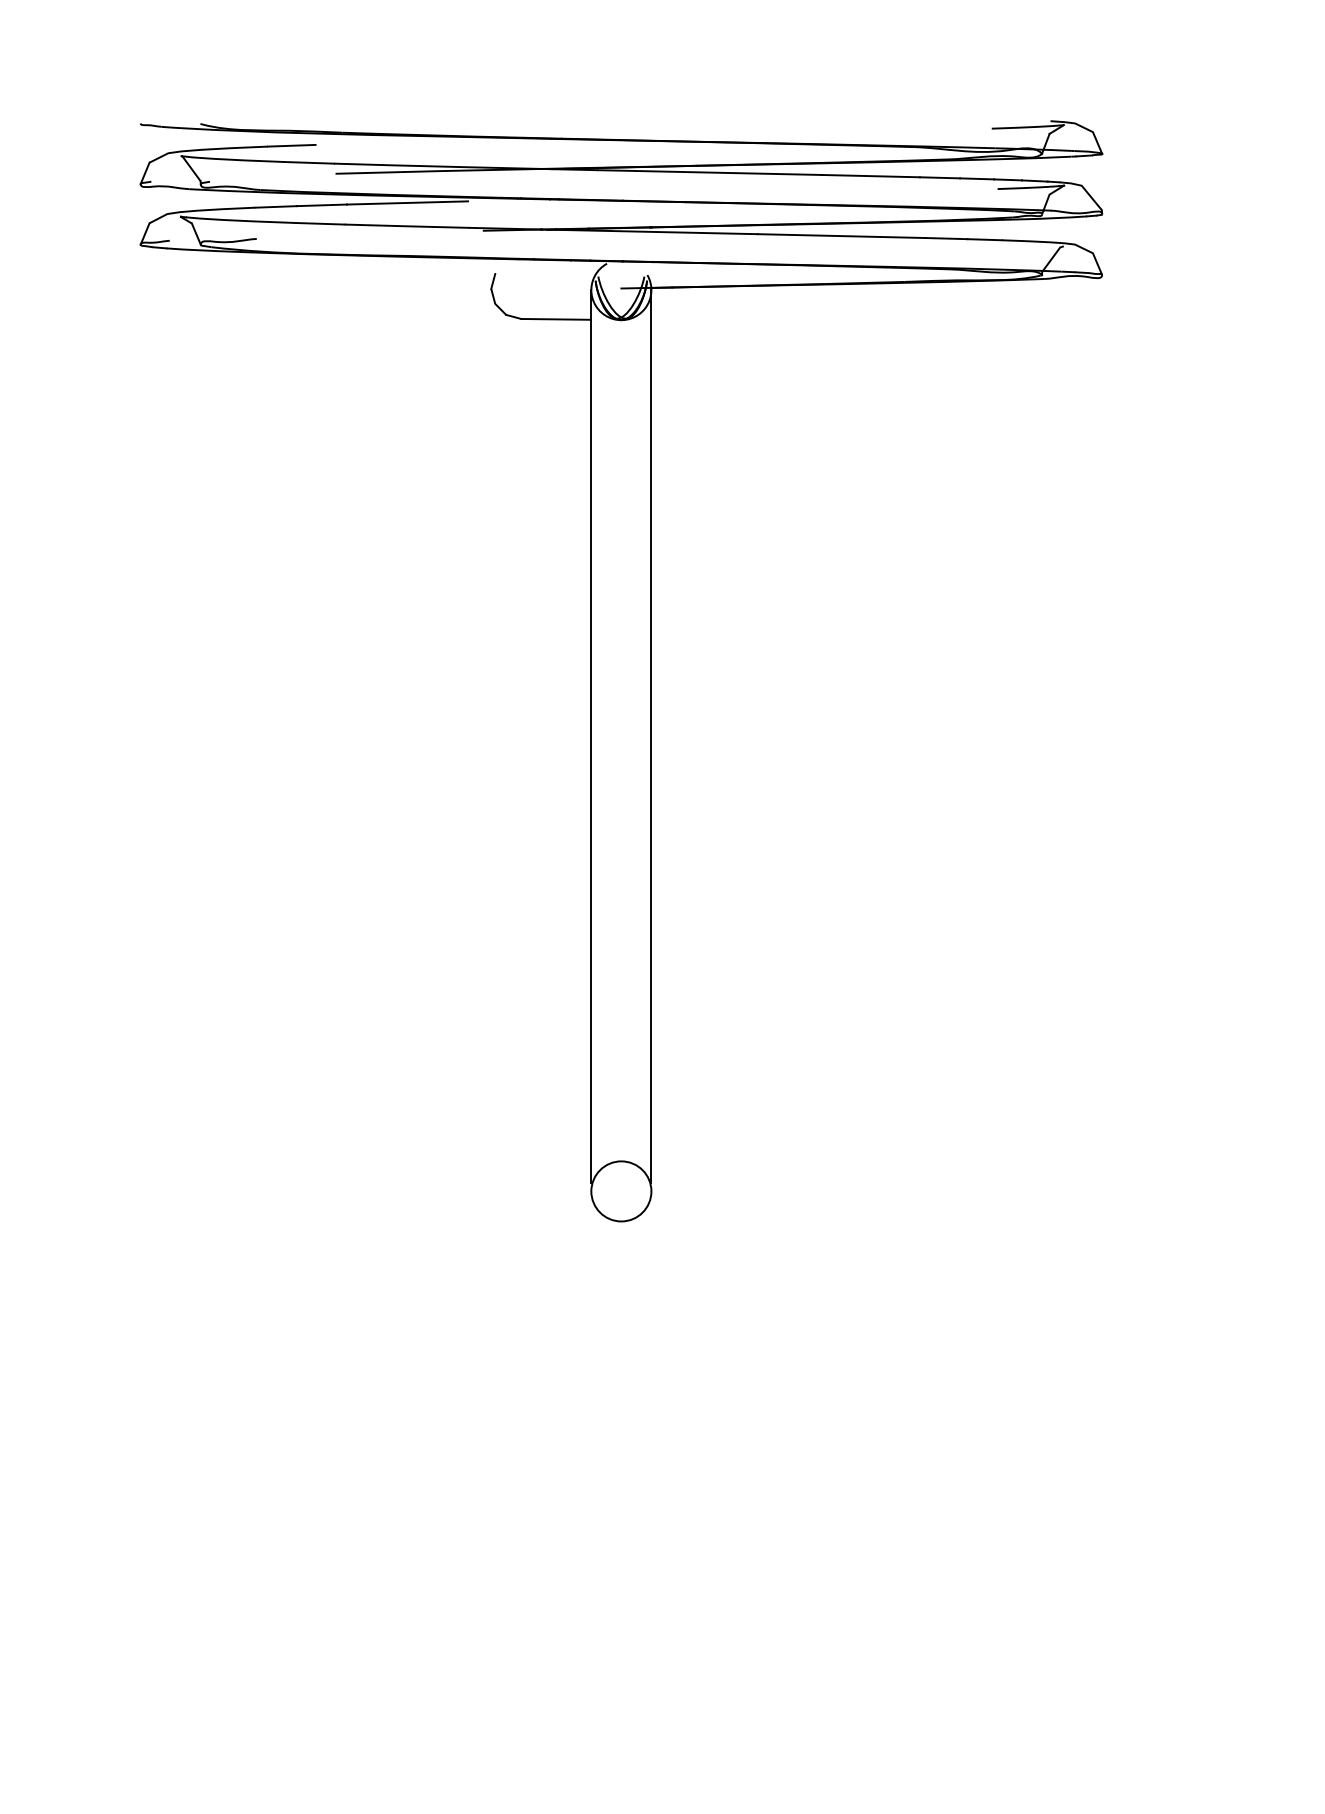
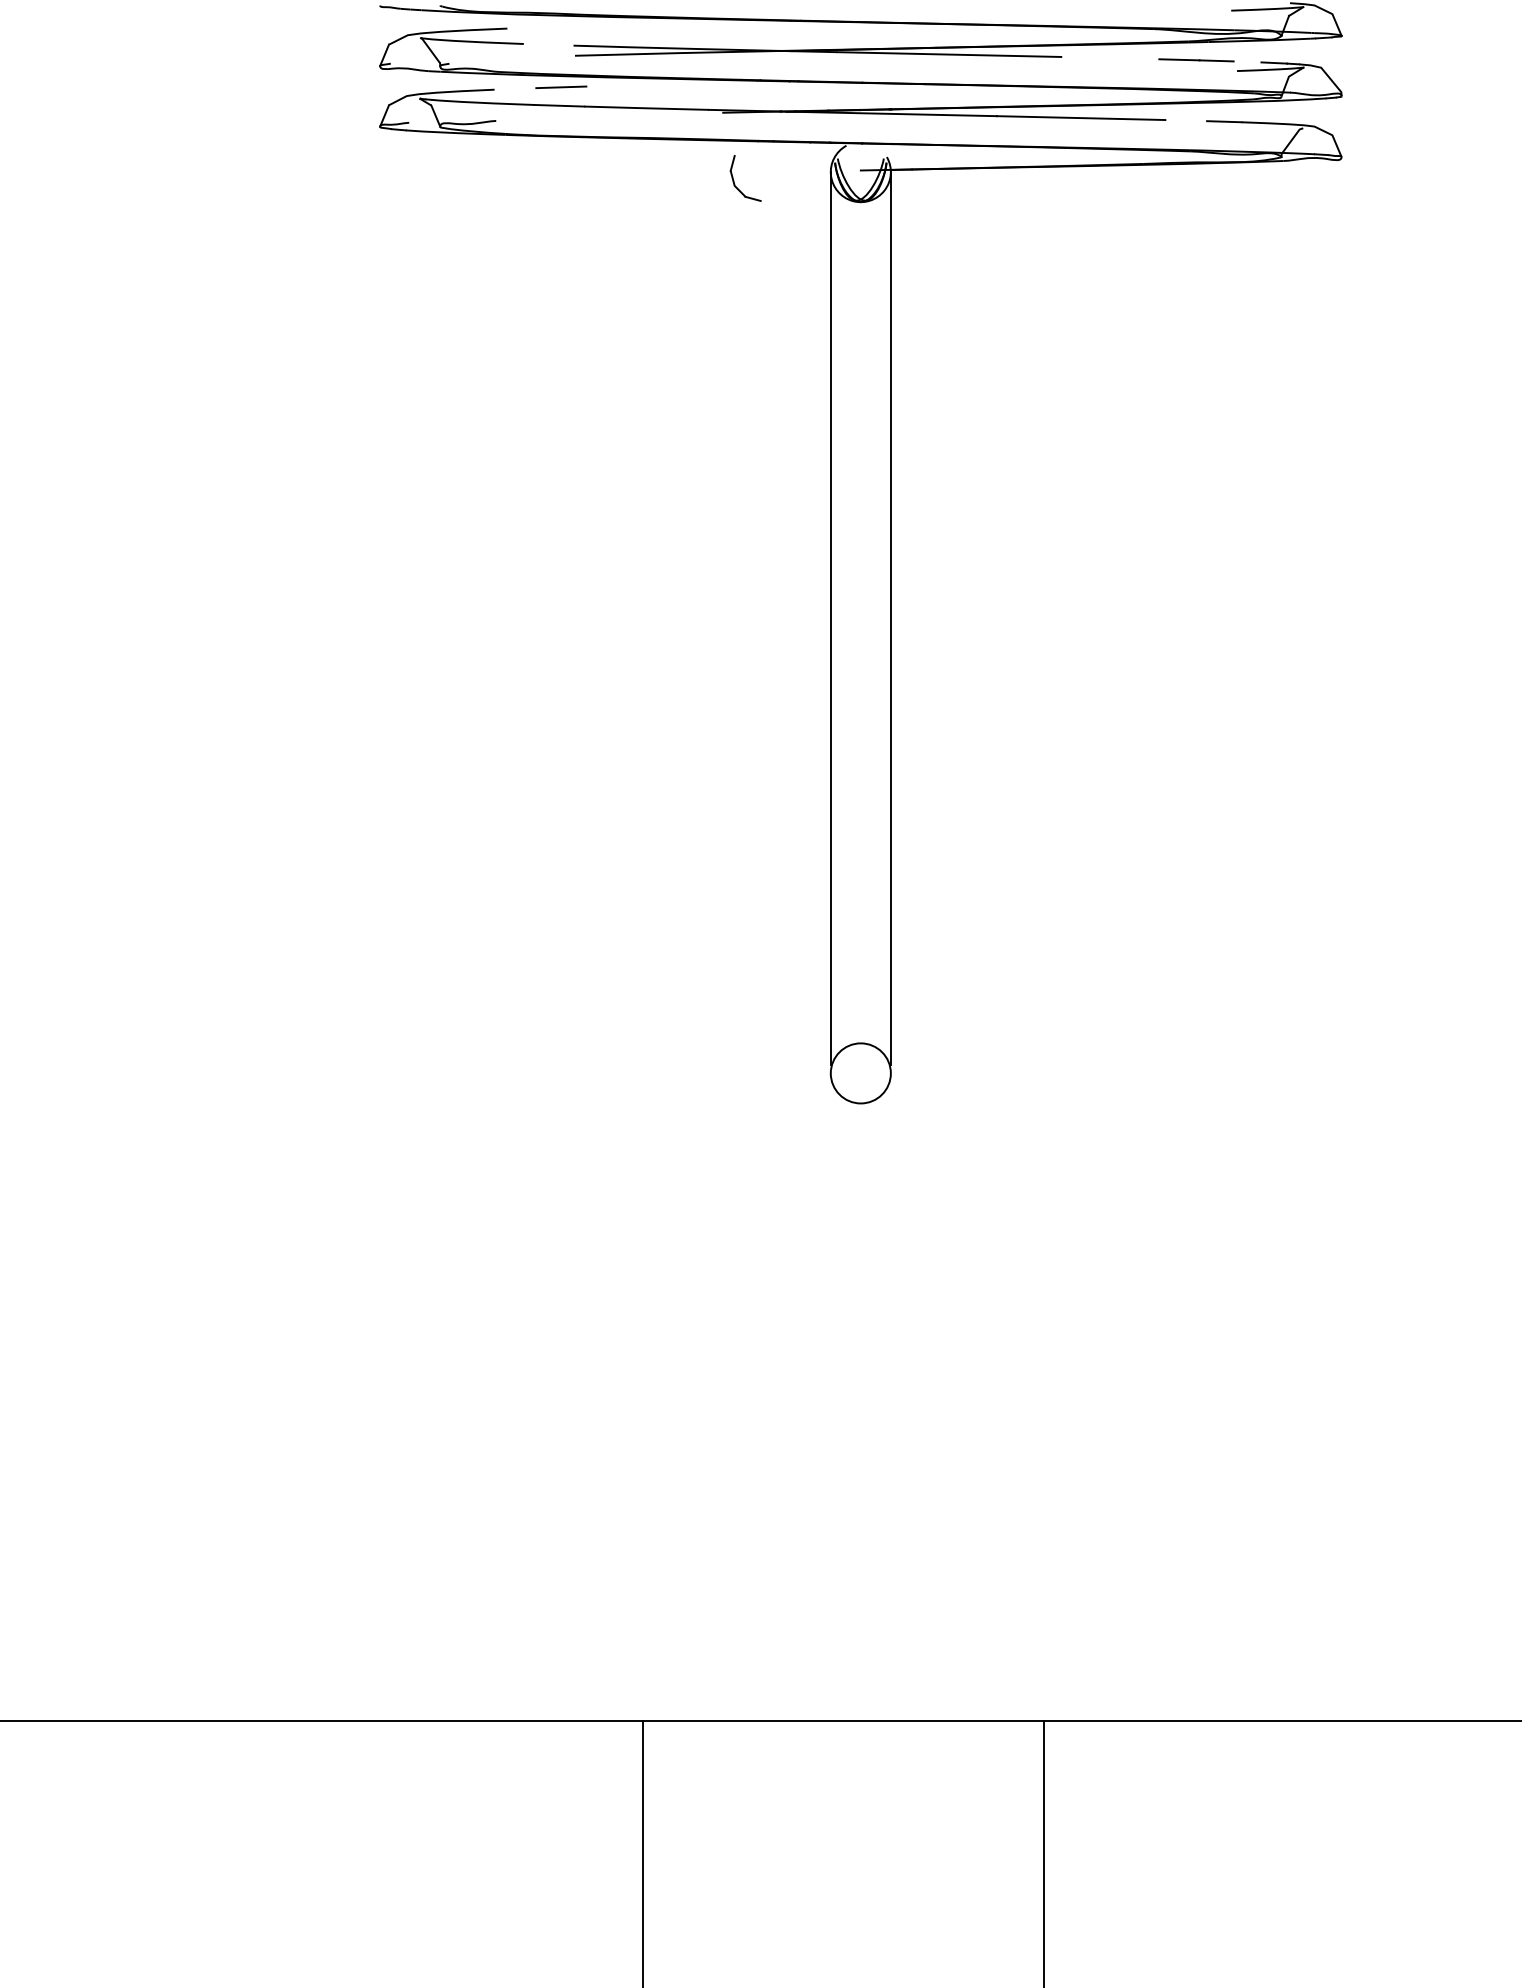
line: (292, 145) -> (531, 27), removed
line: (309, 162) -> (548, 44), removed
line: (871, 175) -> (1110, 57), removed
line: (1008, 179) -> (1247, 61), removed
line: (407, 202) -> (646, 84), removed
line: (276, 206) -> (515, 88), removed
line: (947, 238) -> (1186, 120), removed
line: (556, 318) -> (795, 200), removed

